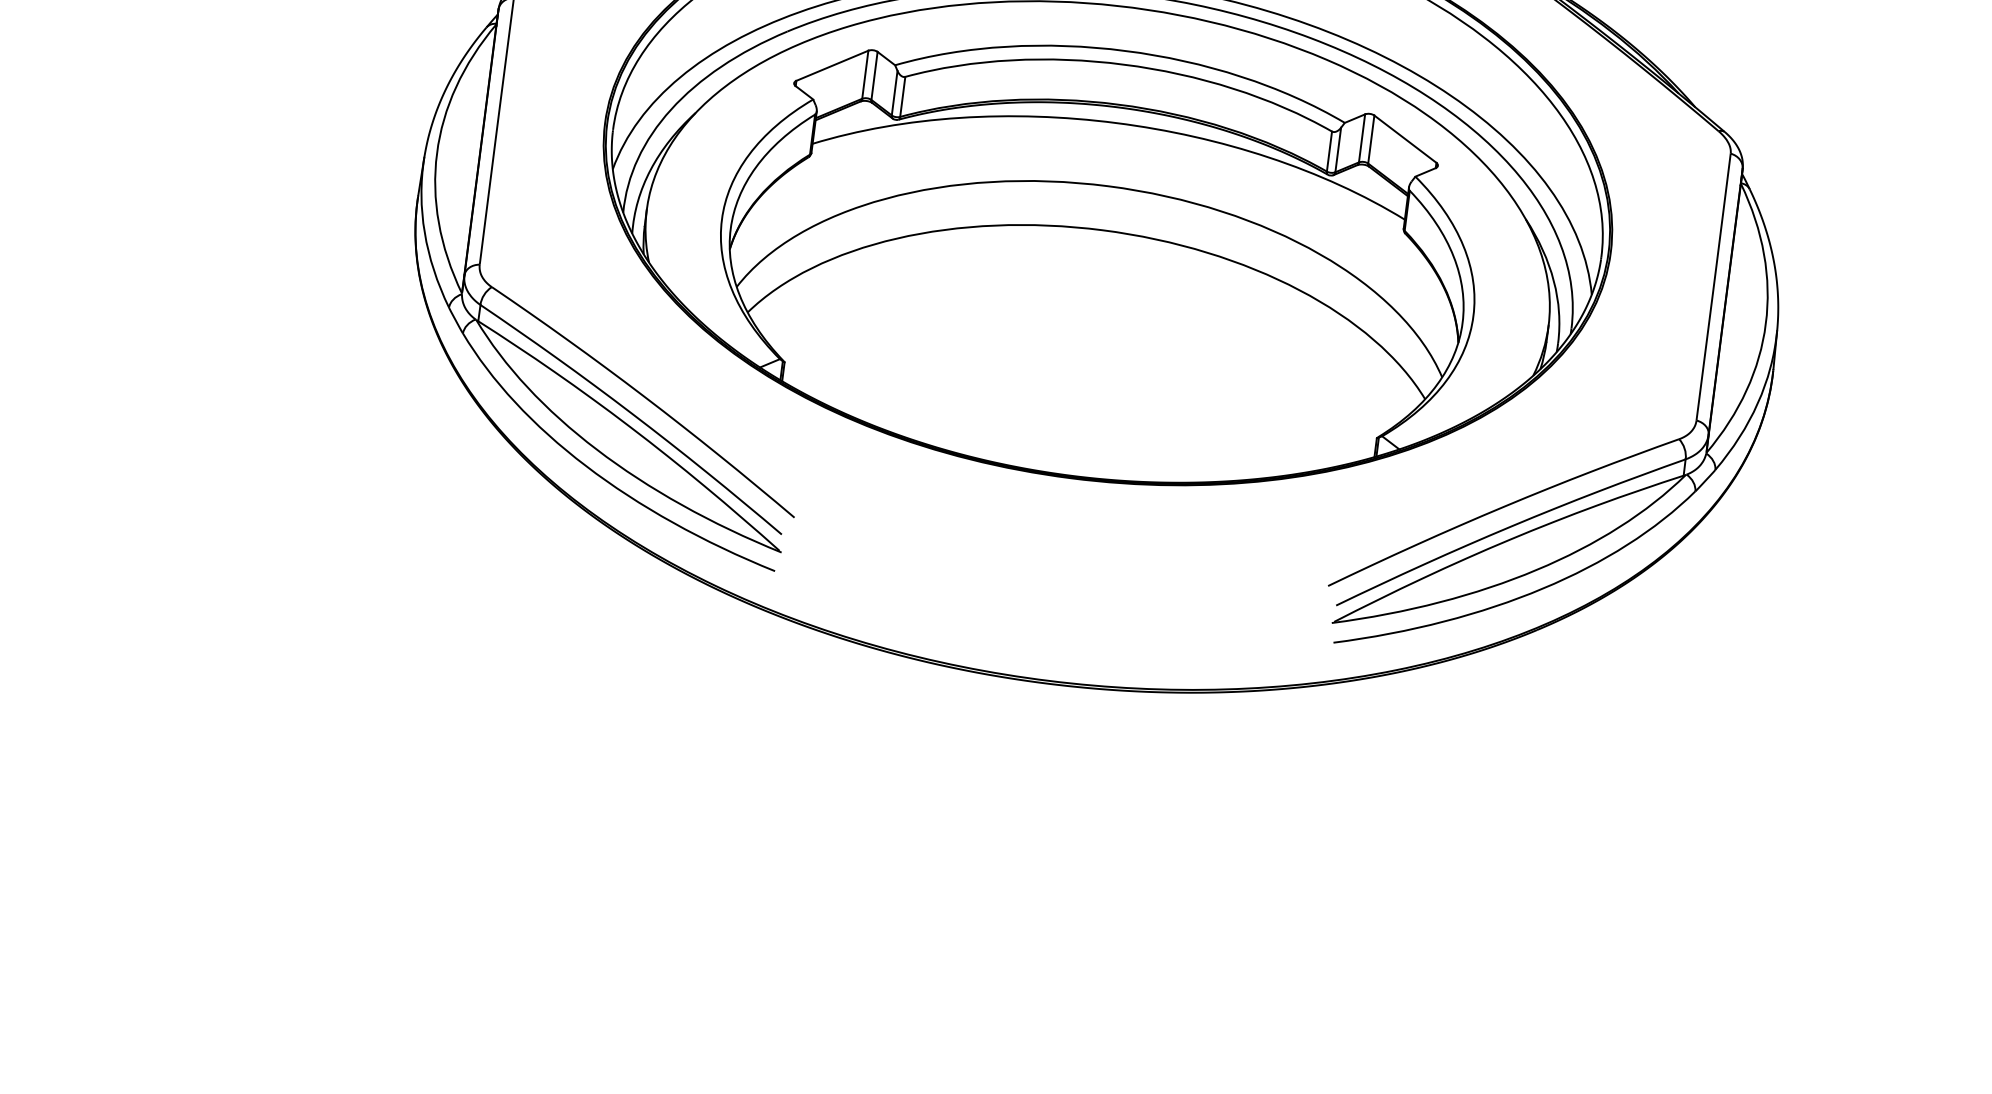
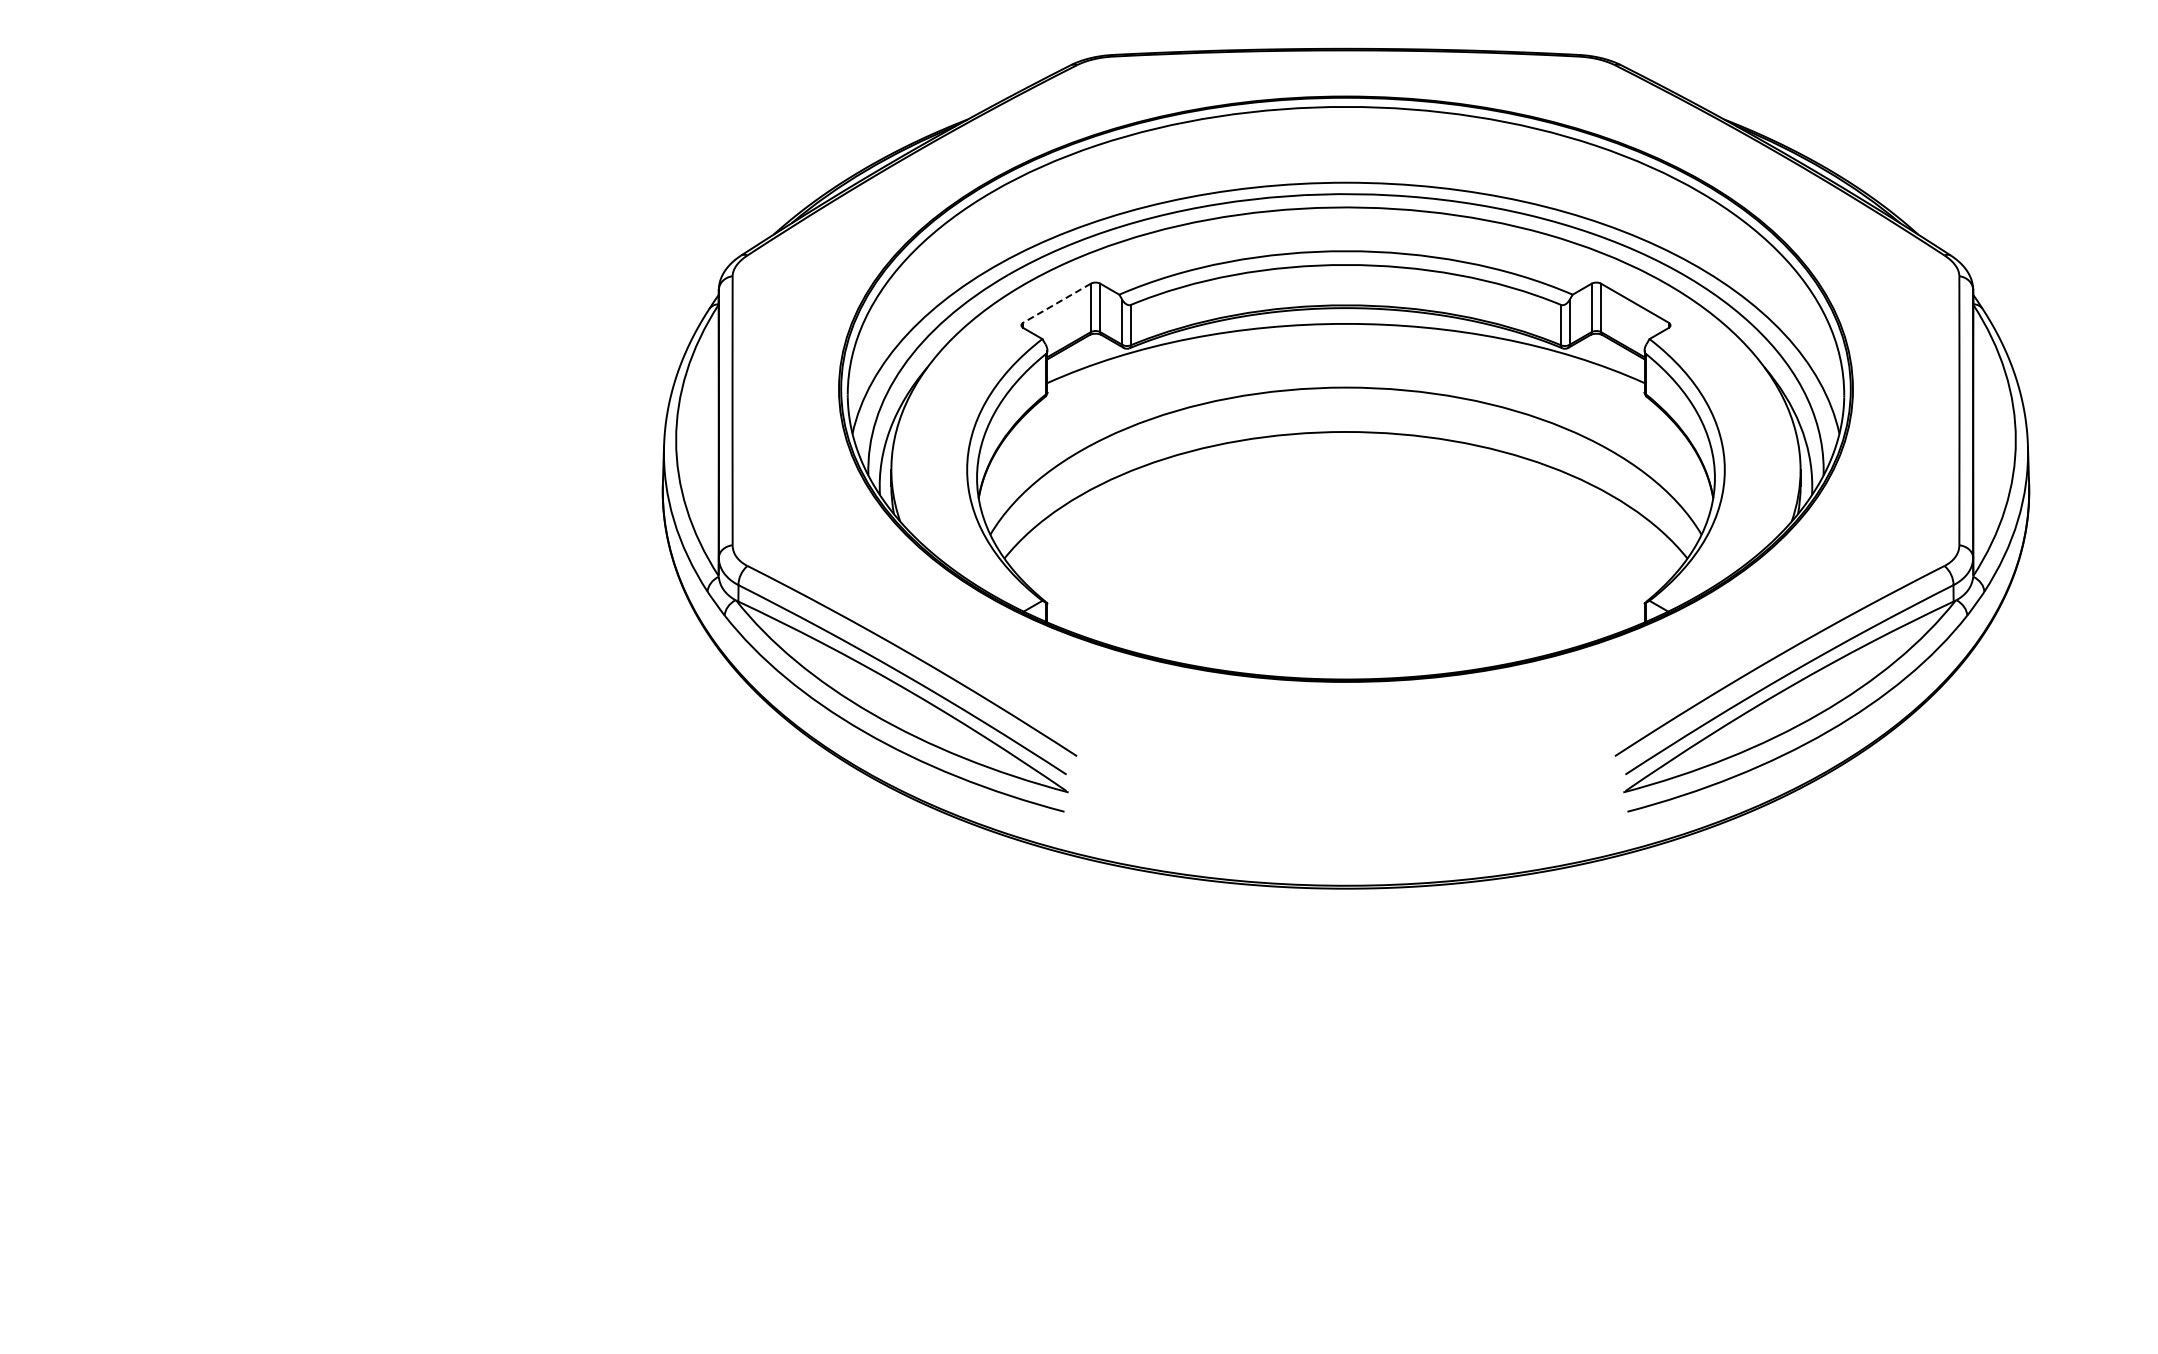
line: (831, 66) -> (1056, 303), solid -> dashed

